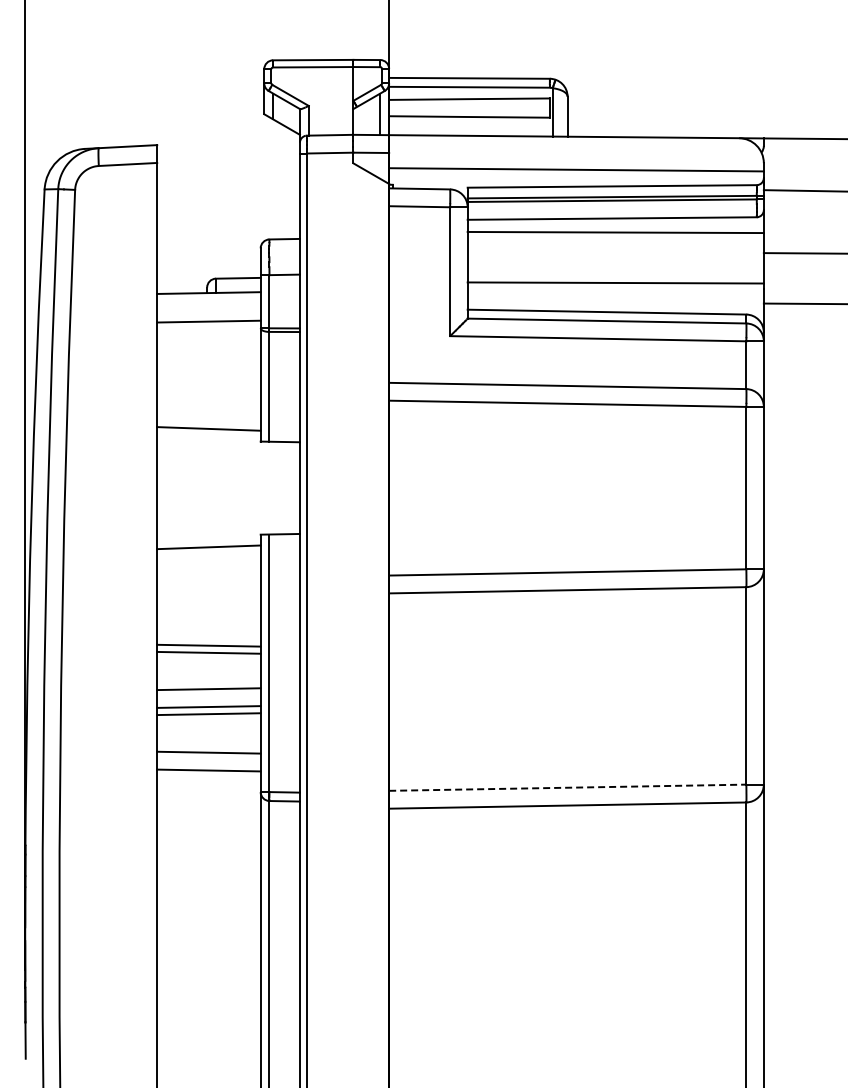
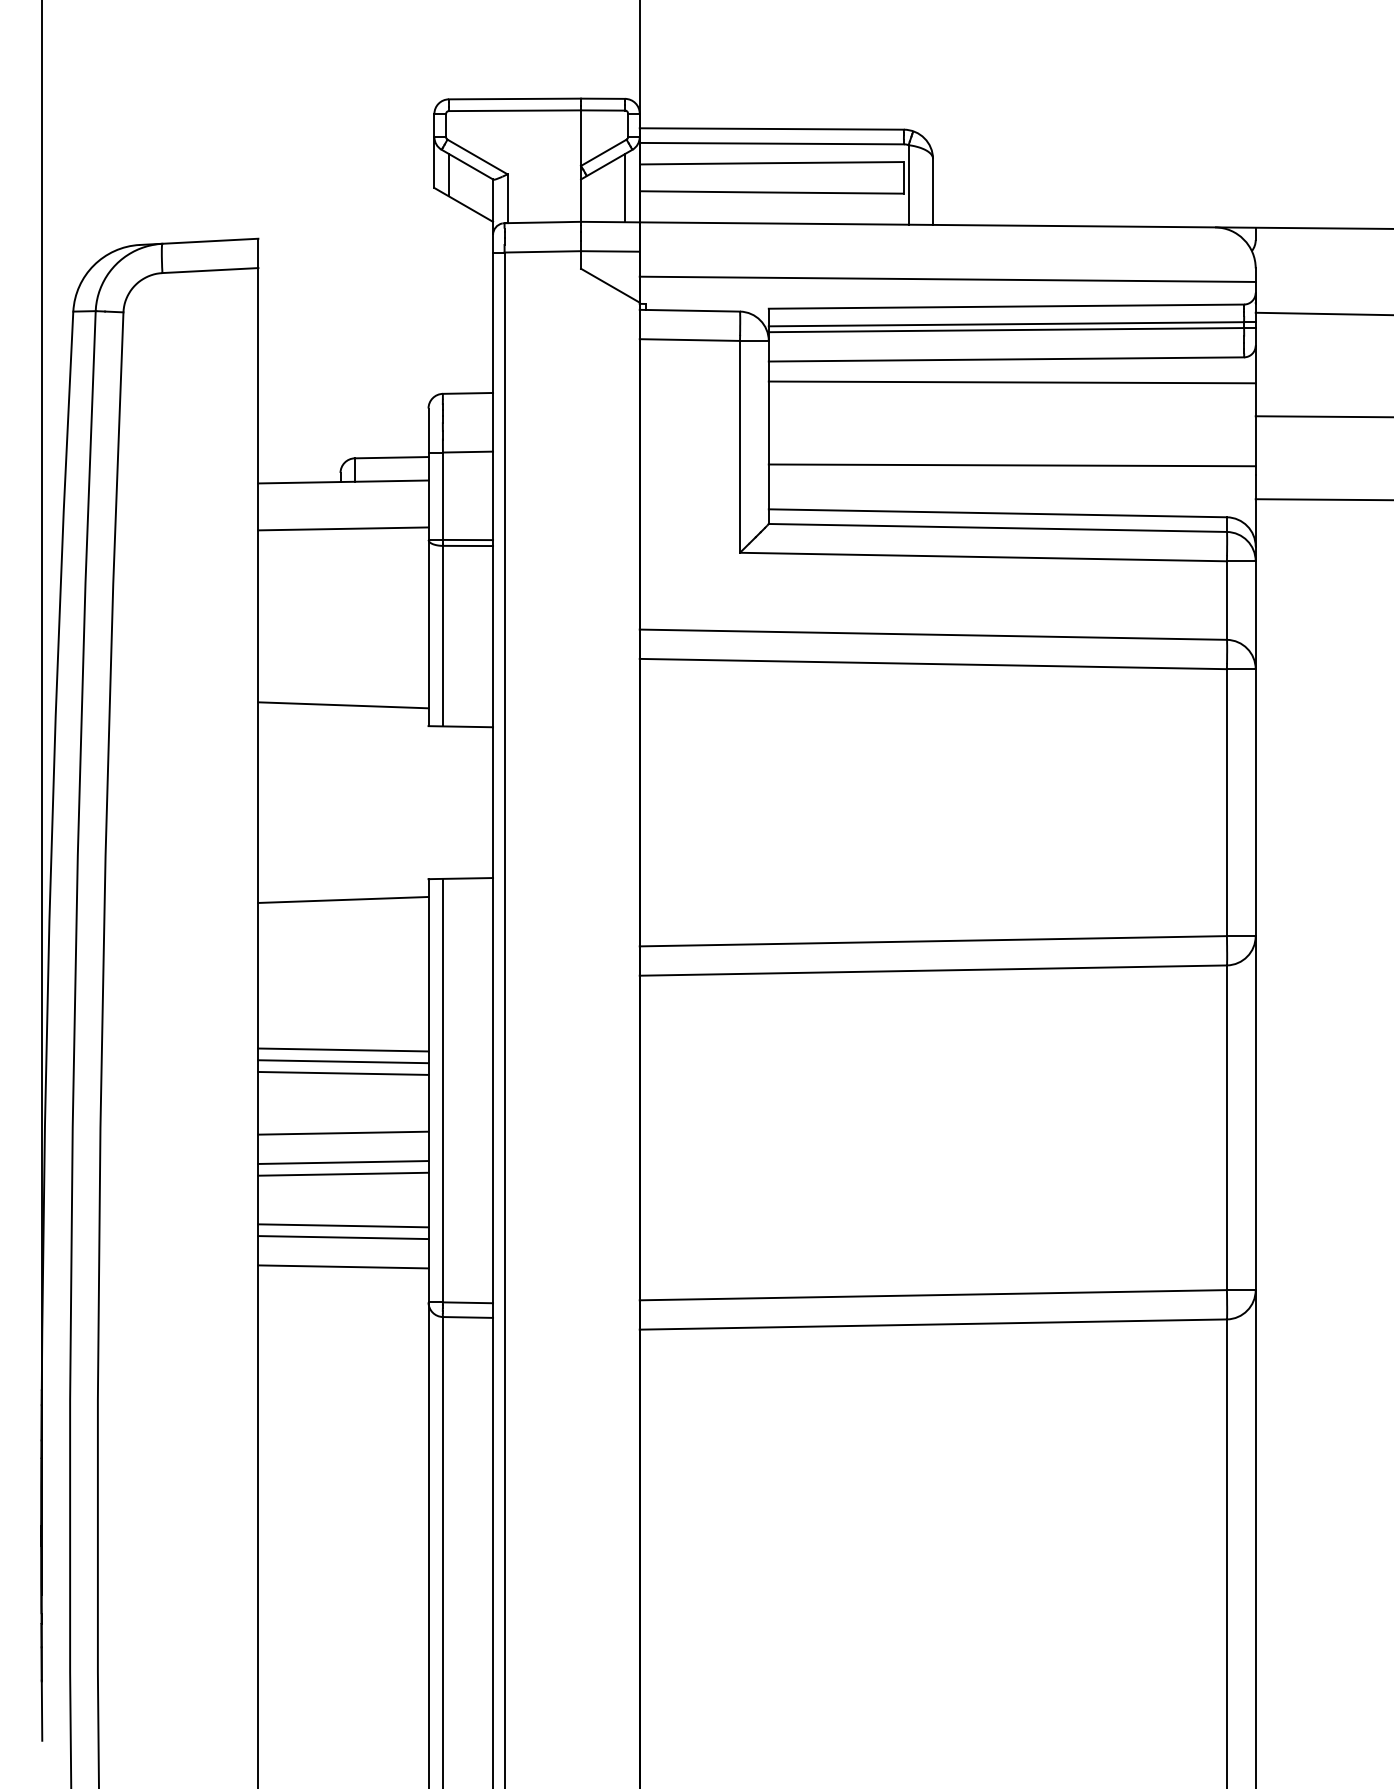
line: (208, 638) -> (342, 1049), added
line: (208, 745) -> (342, 1225), added
line: (567, 787) -> (932, 1294), dashed -> solid

